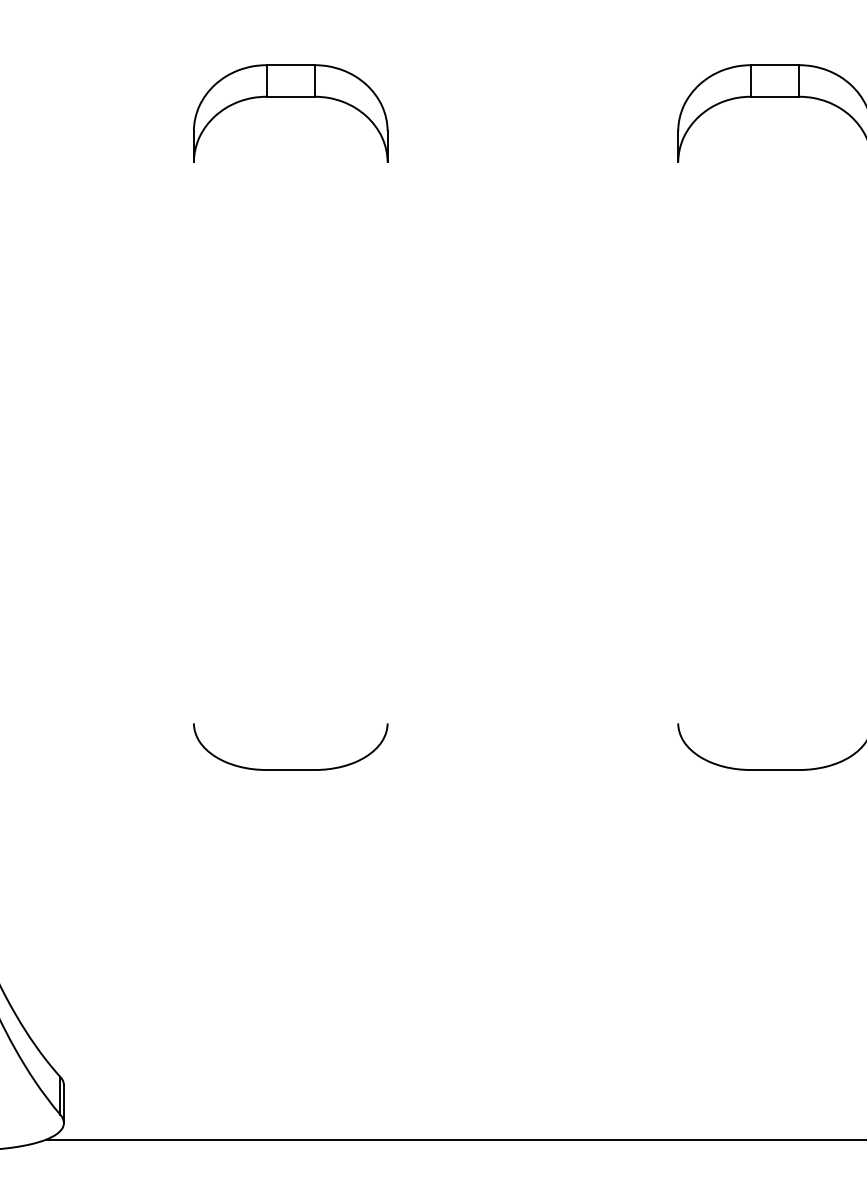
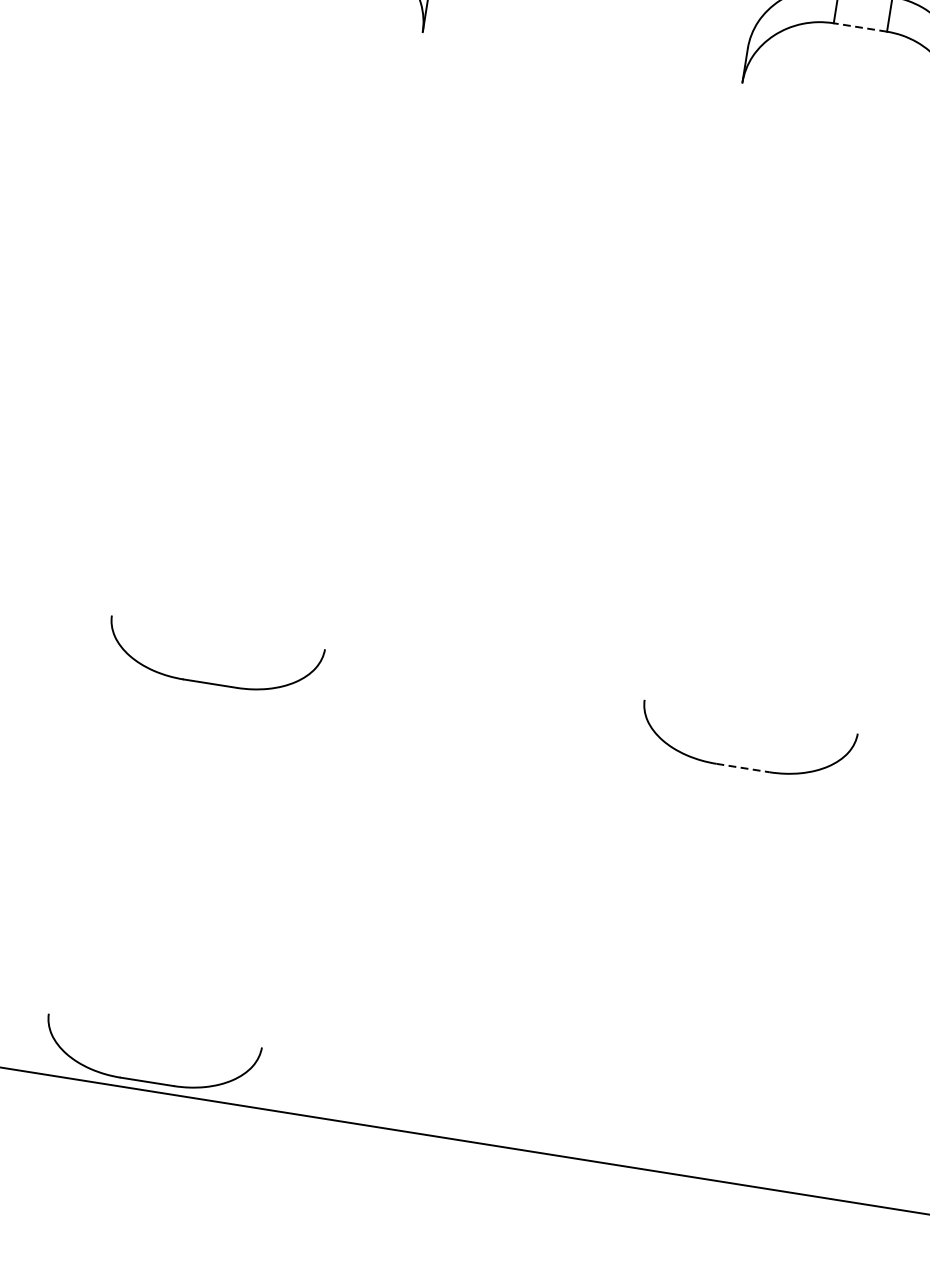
line: (774, 96) -> (859, 27), solid -> dashed
line: (775, 770) -> (743, 768), solid -> dashed
part: (290, 1131) -> (147, 1081), added

